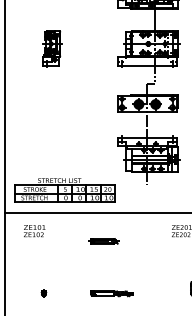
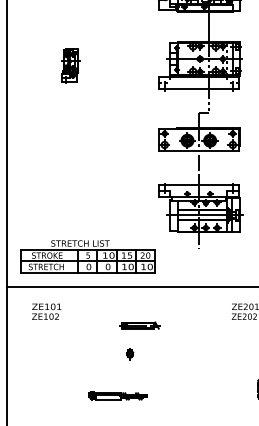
part: (52, 49) -> (70, 66), size x0.7
part: (44, 293) -> (130, 354), moved
part: (111, 293) -> (117, 395), moved

